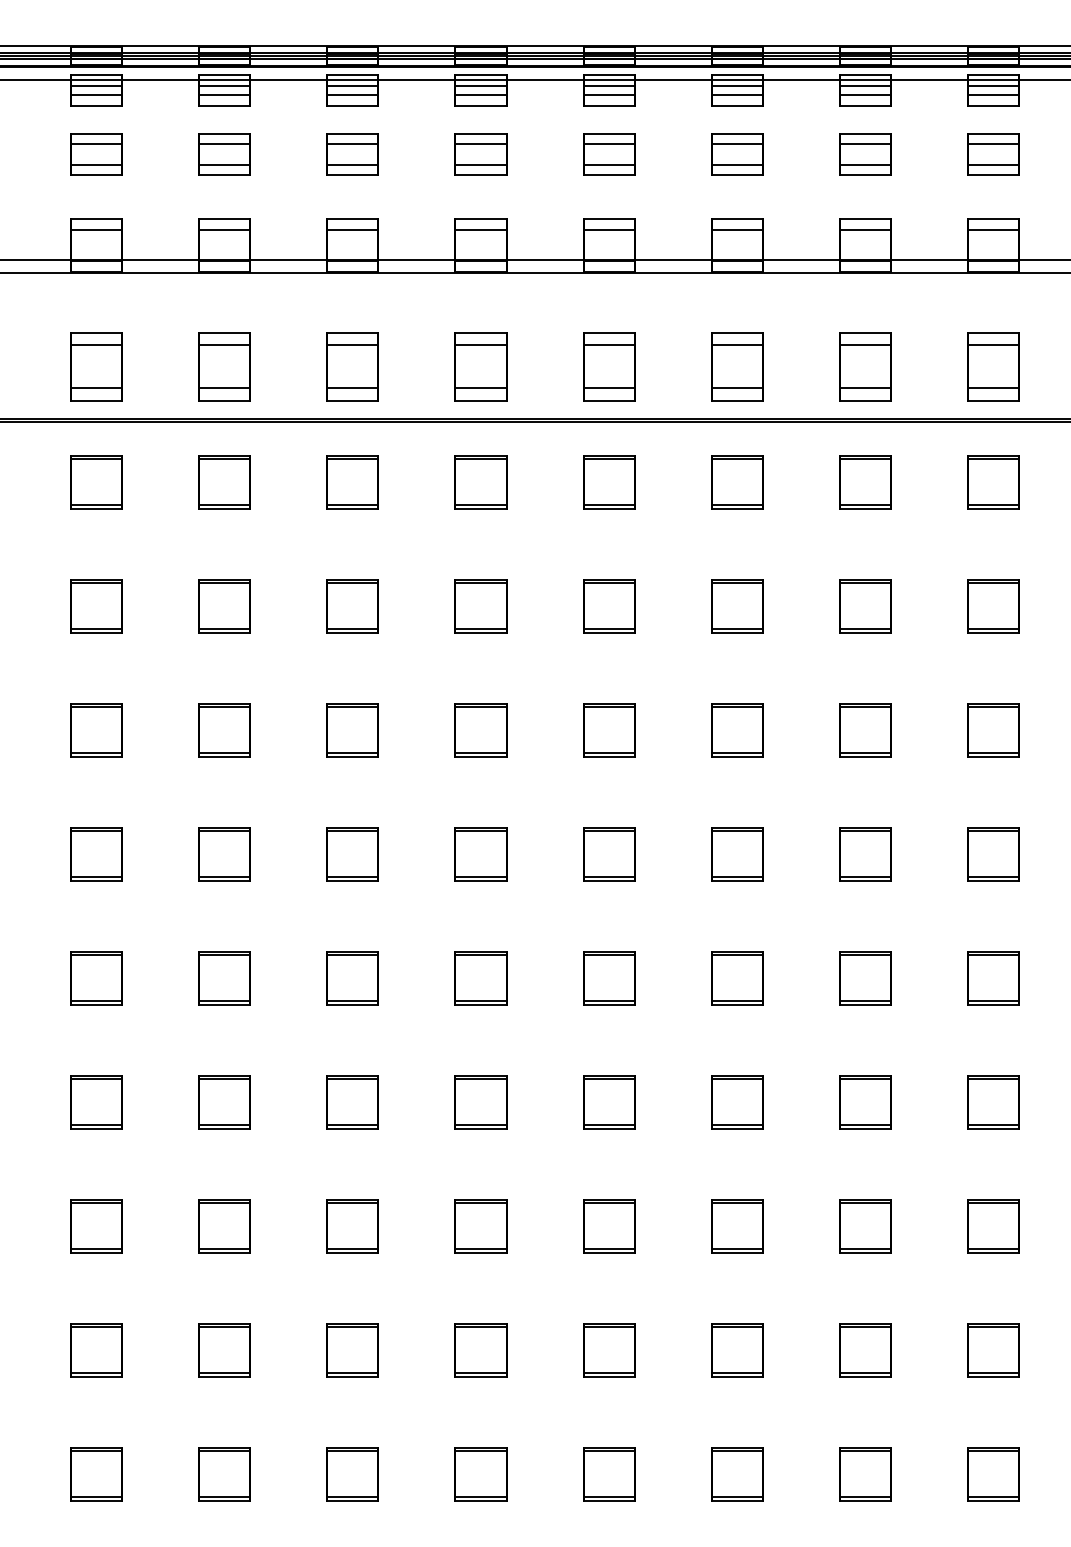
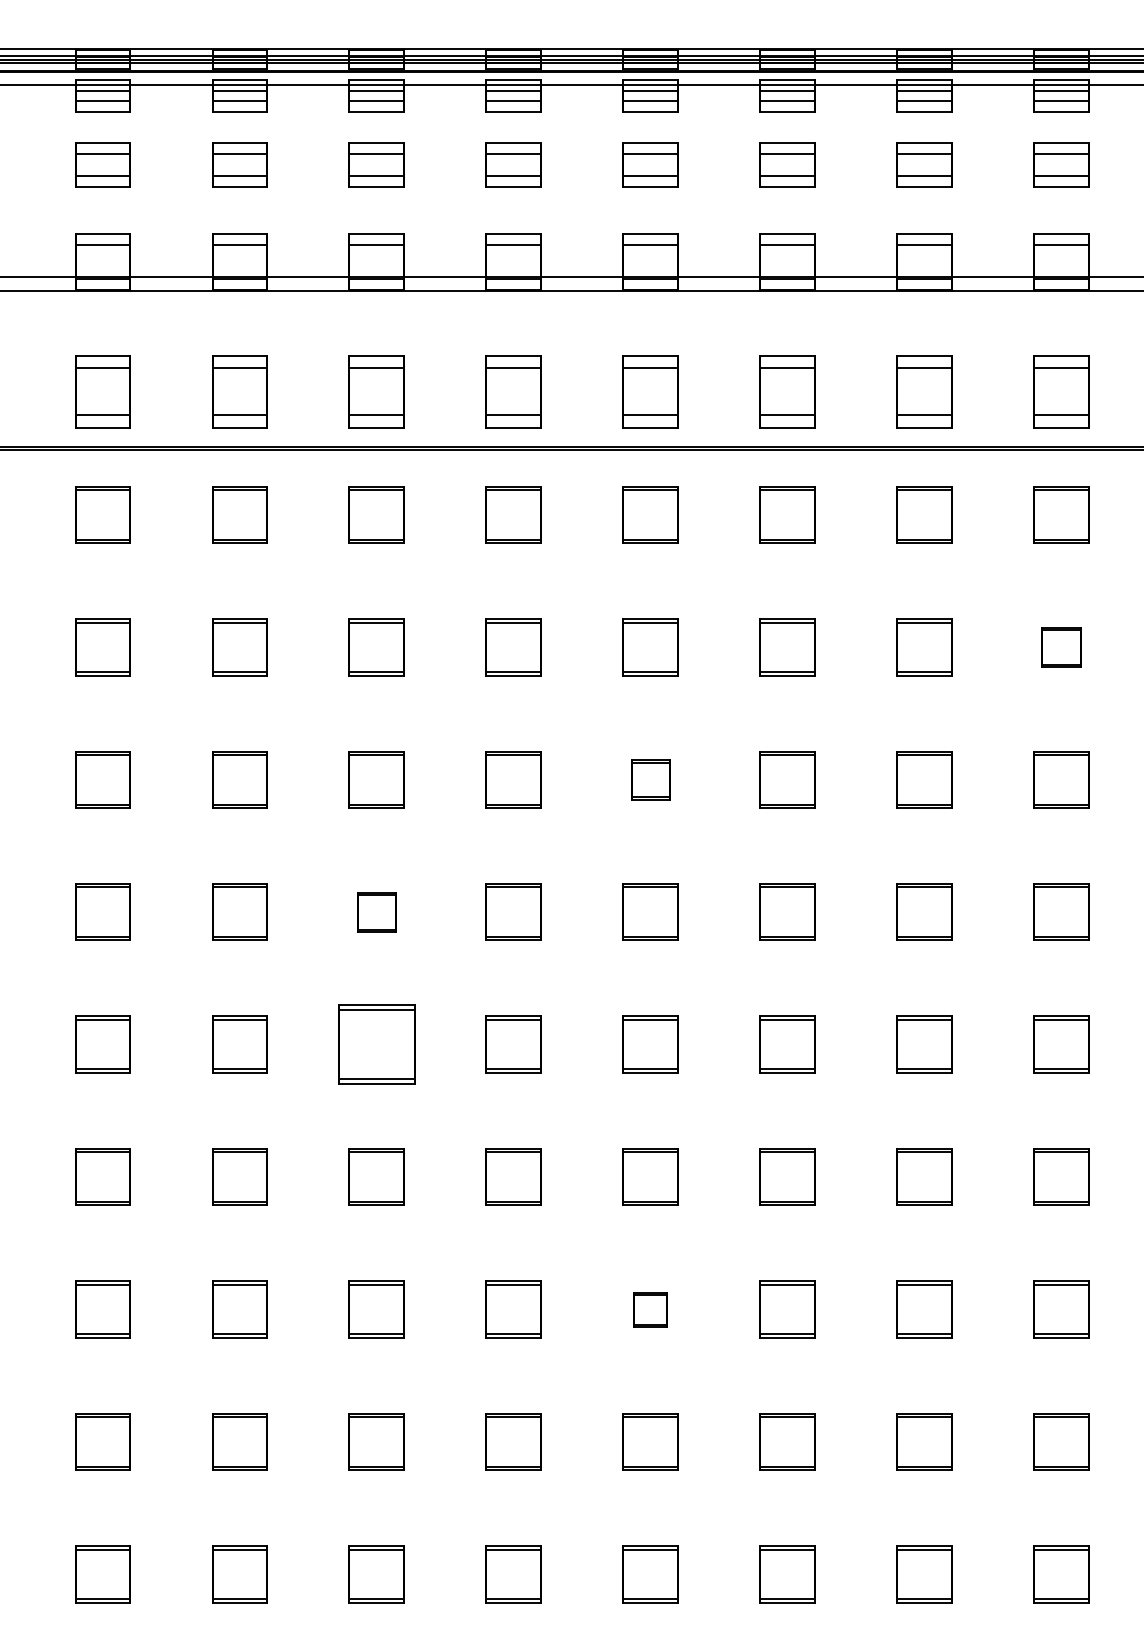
part: (993, 606) -> (1061, 647), size x0.7
part: (609, 730) -> (651, 780), size x0.7
part: (352, 854) -> (376, 912), size x0.7
part: (352, 978) -> (376, 1044), size x1.4
part: (609, 1226) -> (651, 1309), size x0.6

